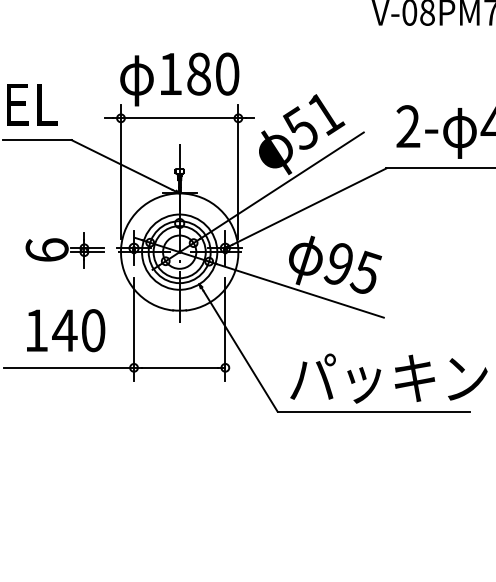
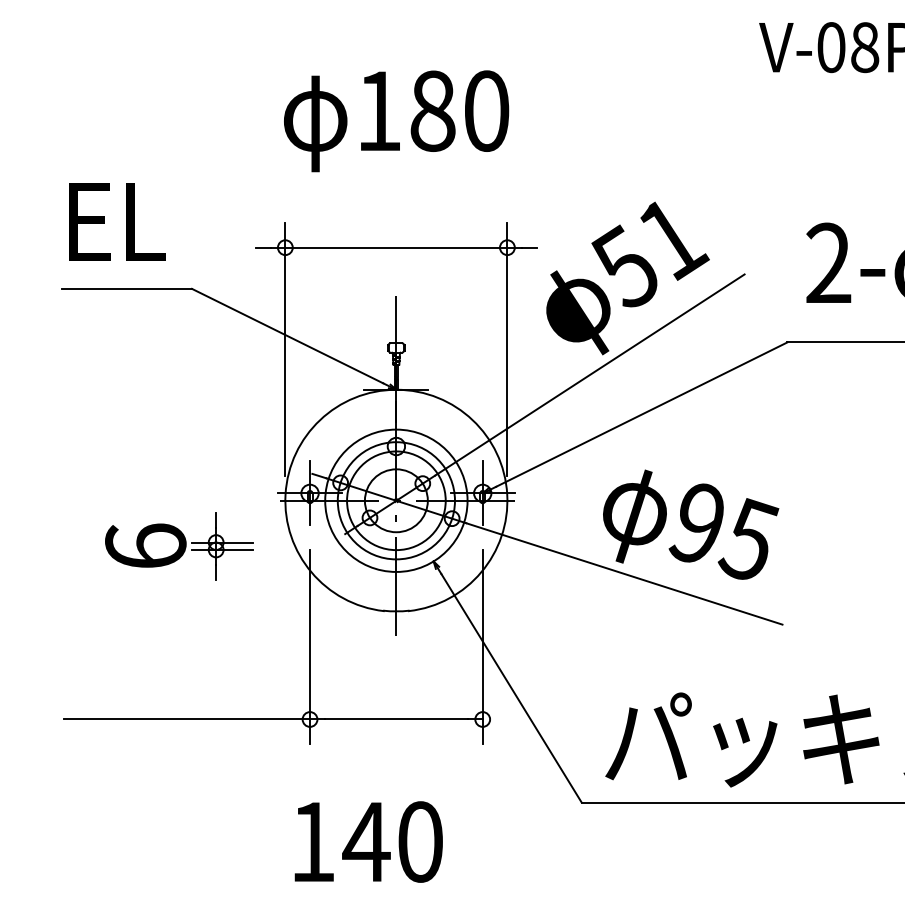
text: (179, 79) -> (396, 121), moved
part: (64, 250) -> (178, 546), moved
text: (66, 330) -> (369, 841), moved

